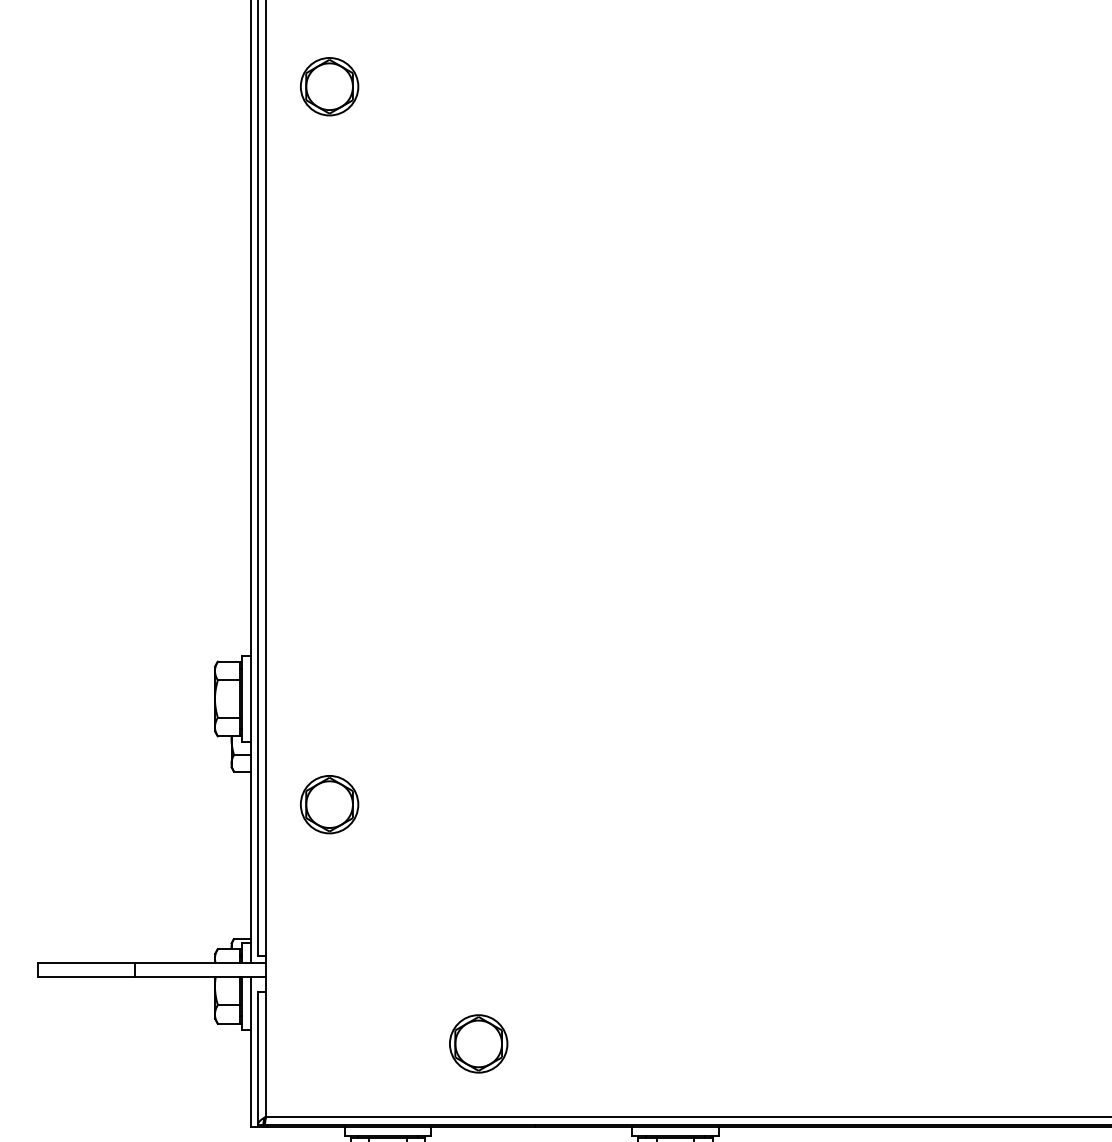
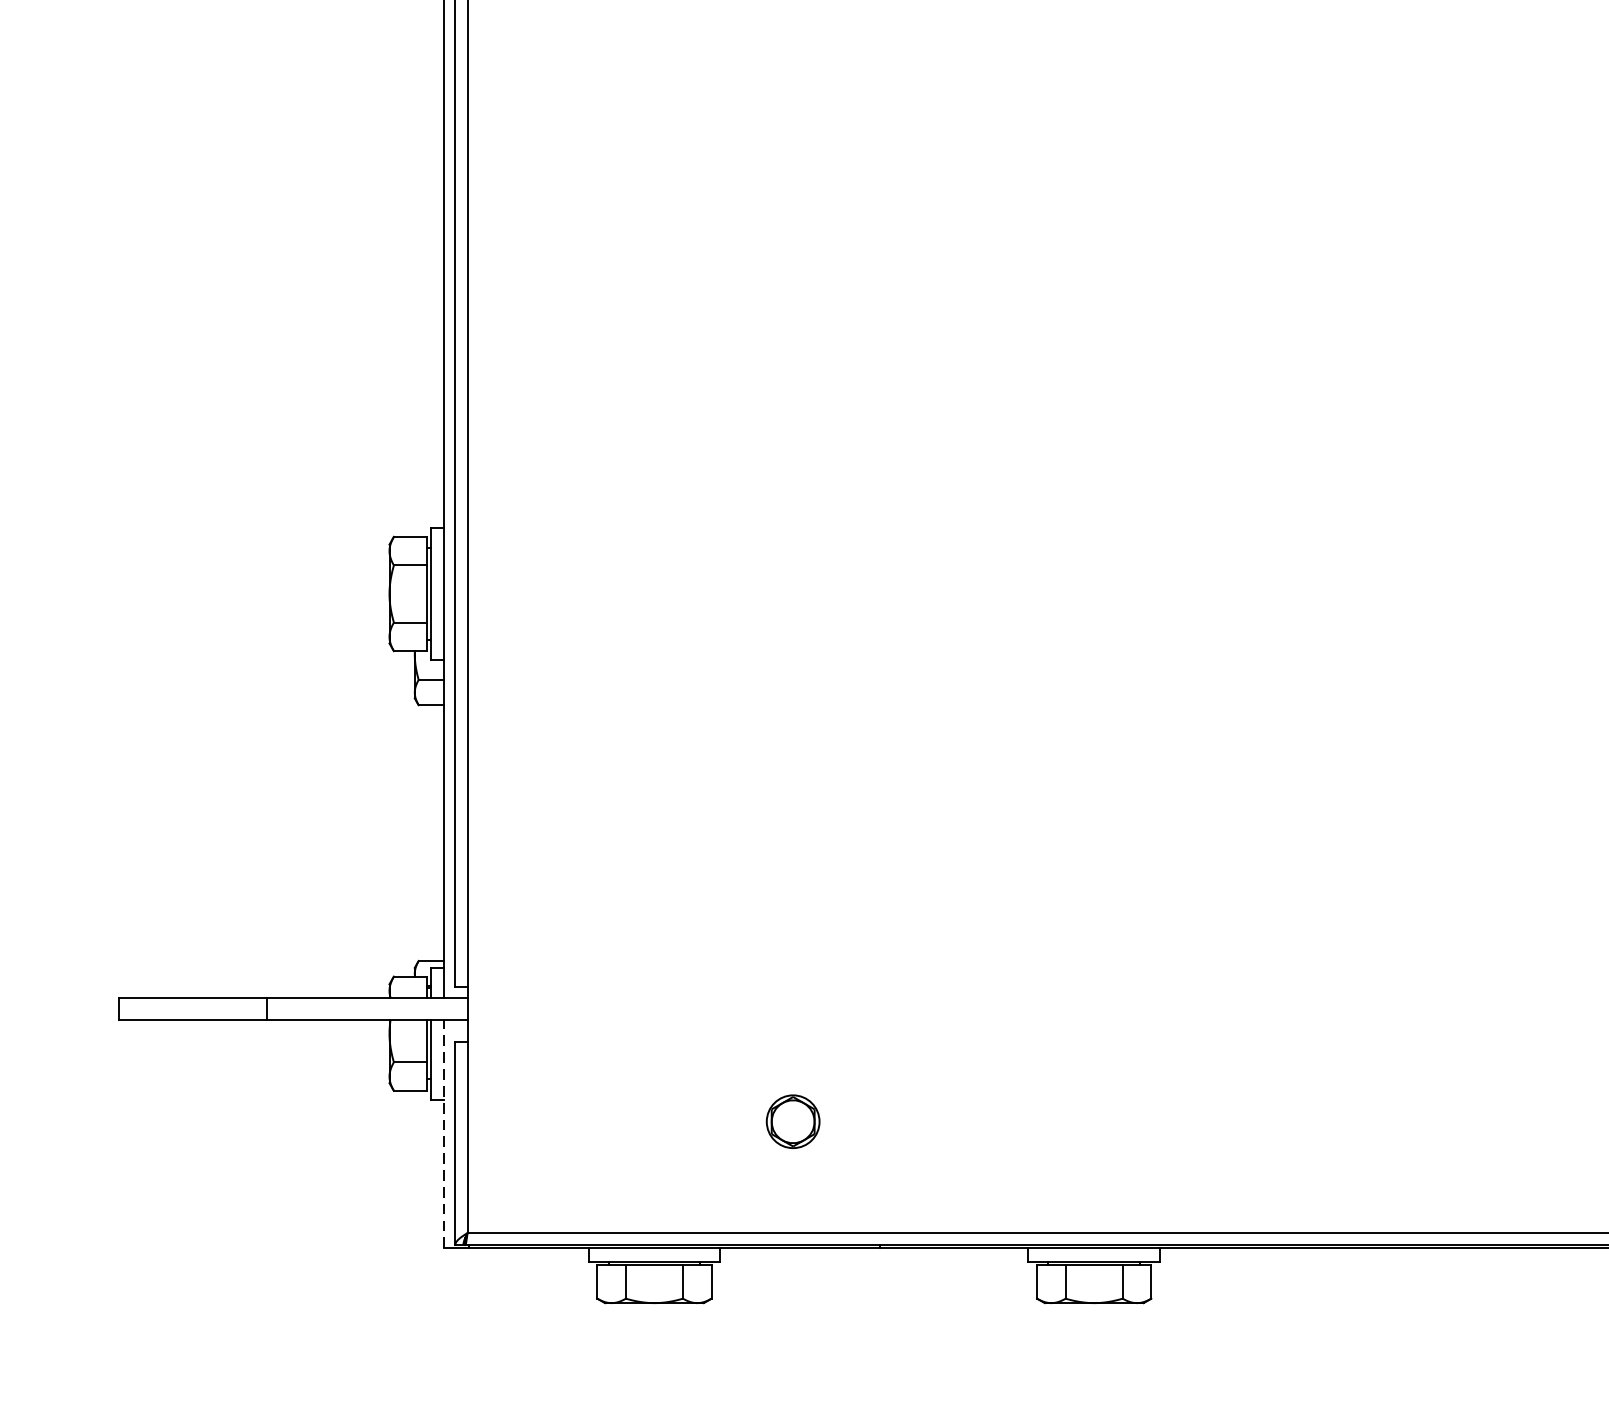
part: (329, 804) -> (564, 755), removed
part: (478, 1043) -> (792, 1121), size x0.6
line: (250, 1052) -> (443, 1134), solid -> dashed

